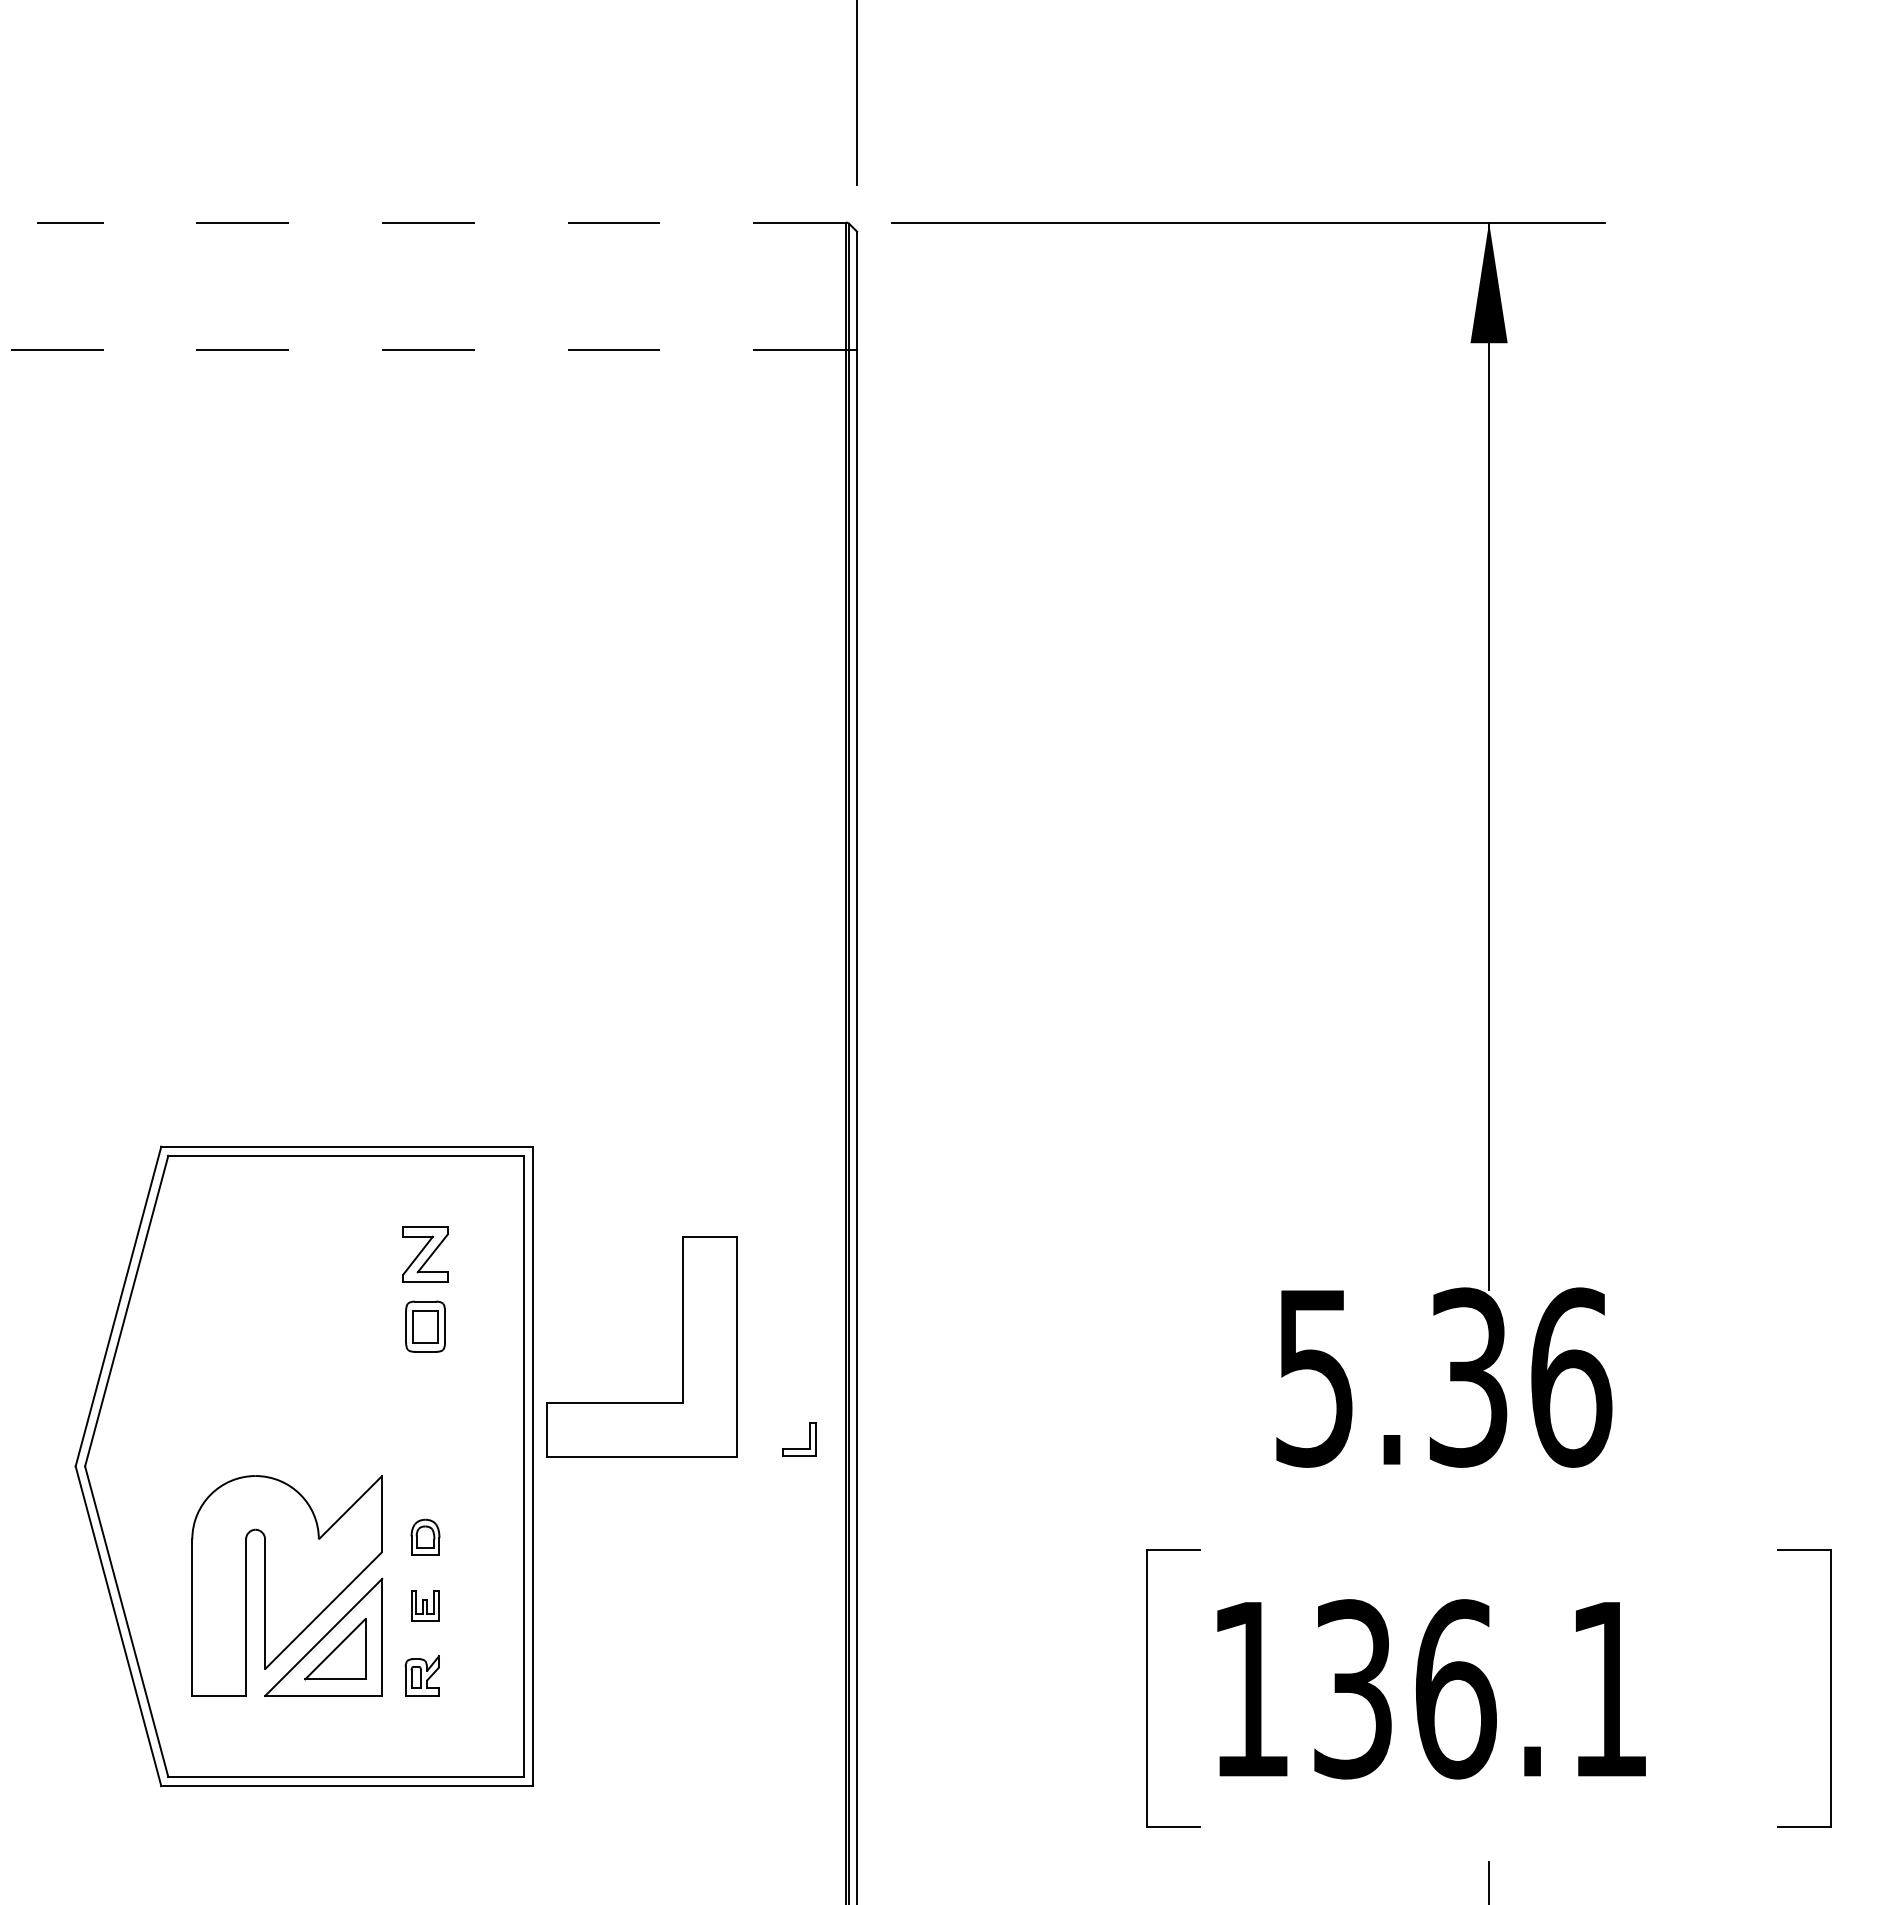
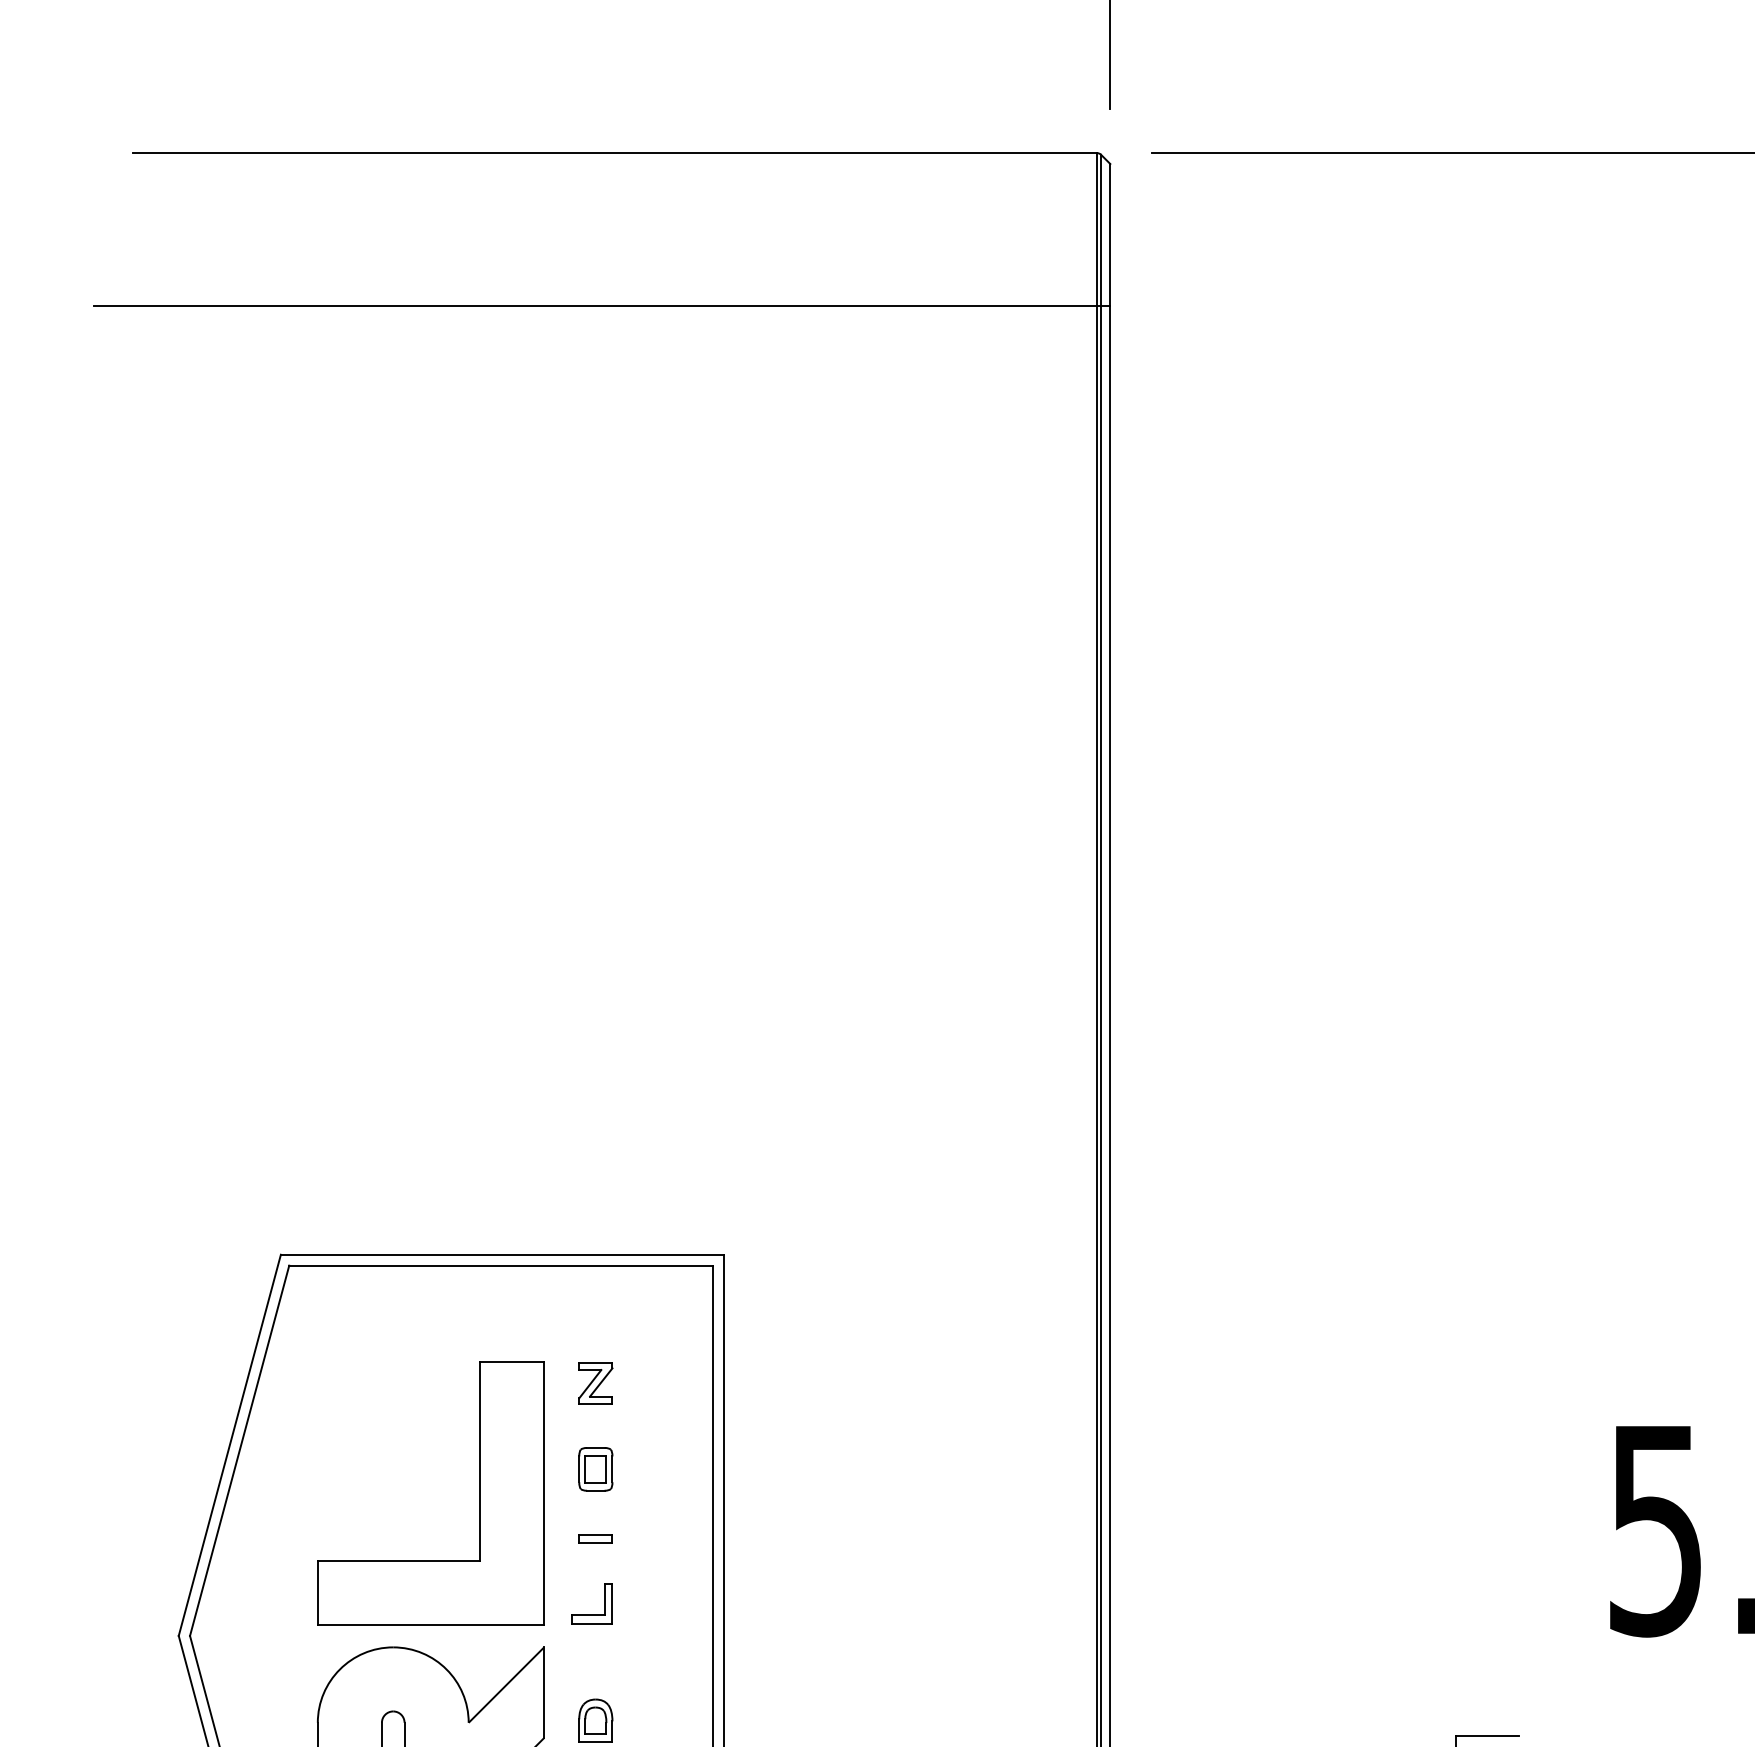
line: (441, 222) -> (614, 153), dashed -> solid
line: (425, 350) -> (595, 305), dashed -> solid
part: (425, 1254) -> (595, 1383), size x0.62
part: (425, 1326) -> (595, 1469), size x0.71
part: (682, 1346) -> (478, 1492), moved
part: (425, 1385) -> (595, 1539), added
part: (799, 1448) -> (592, 1614), moved

